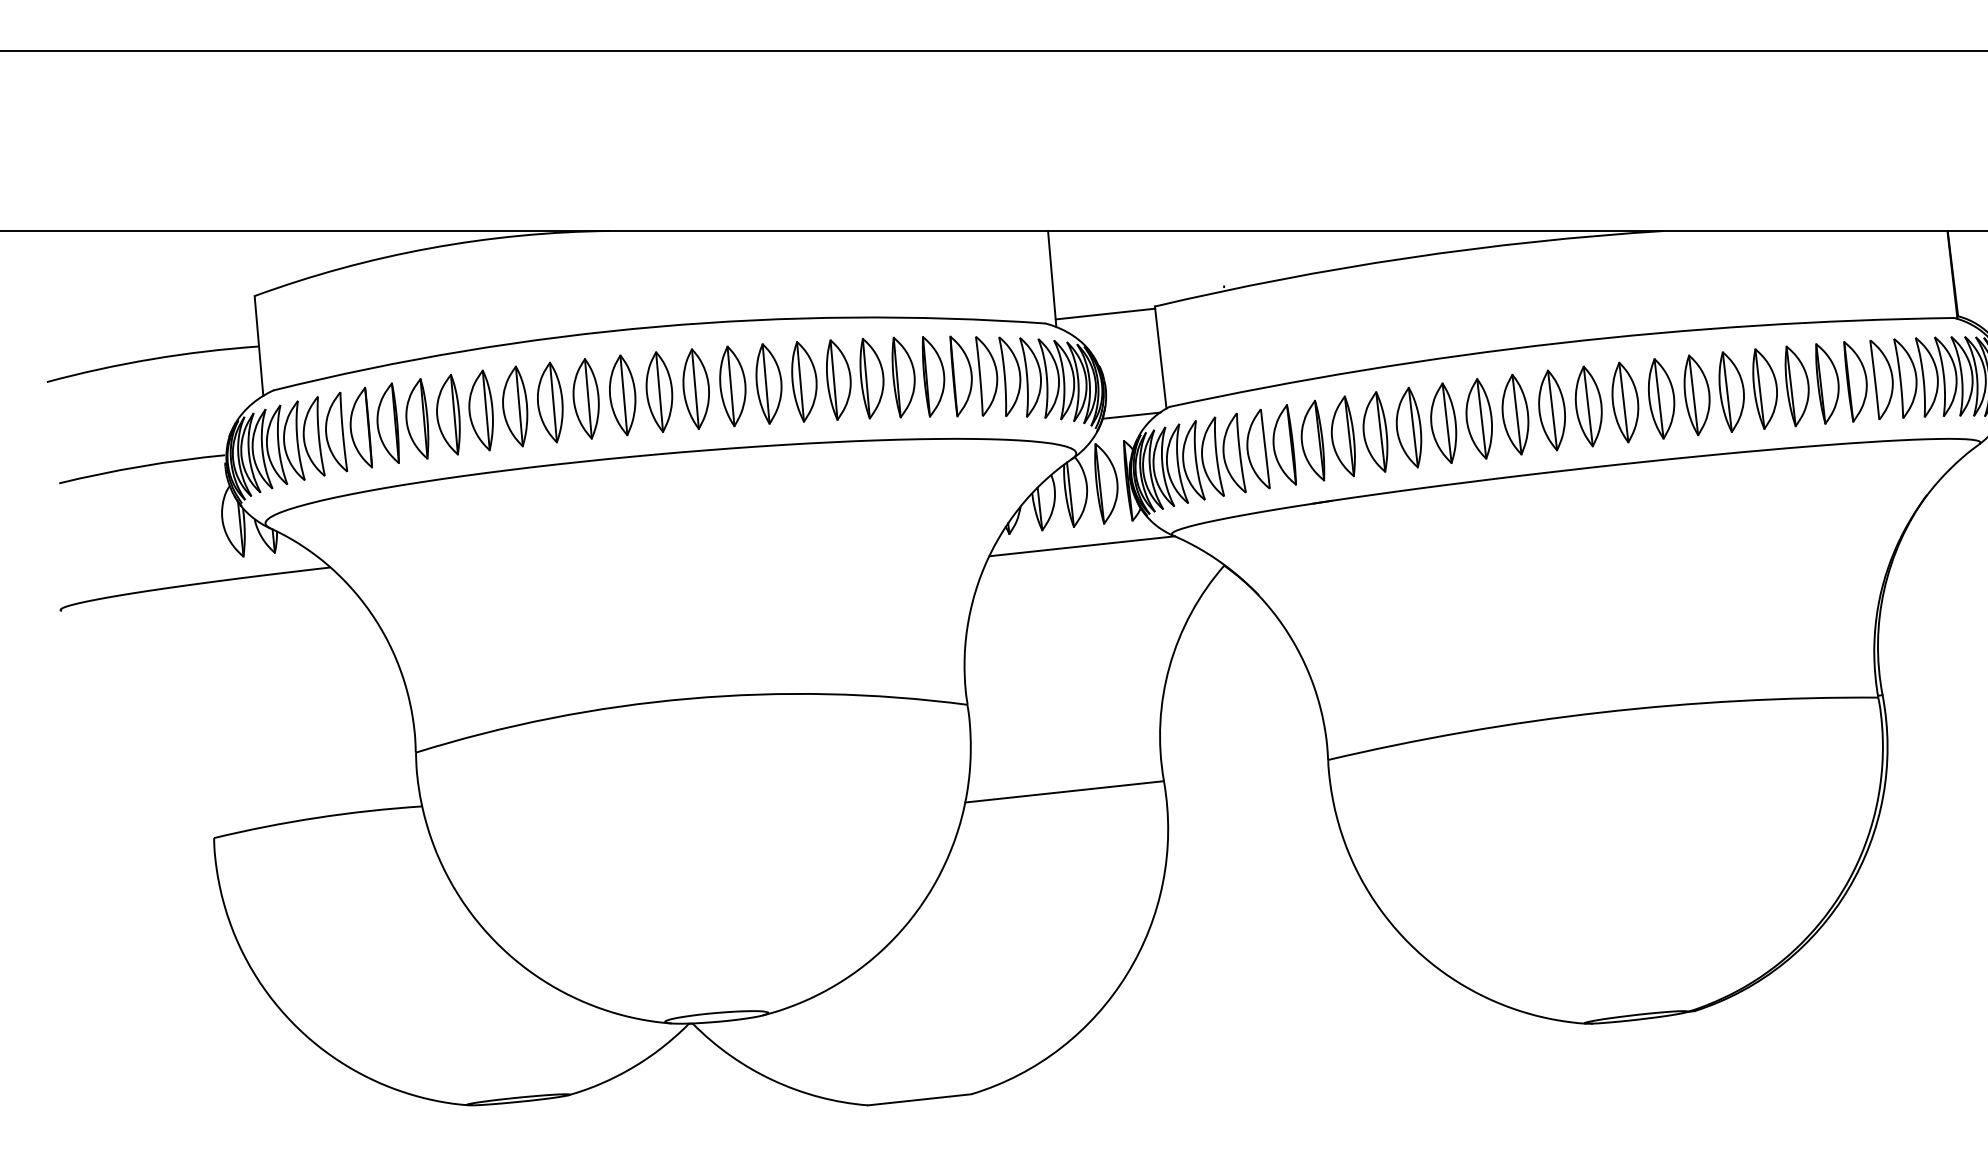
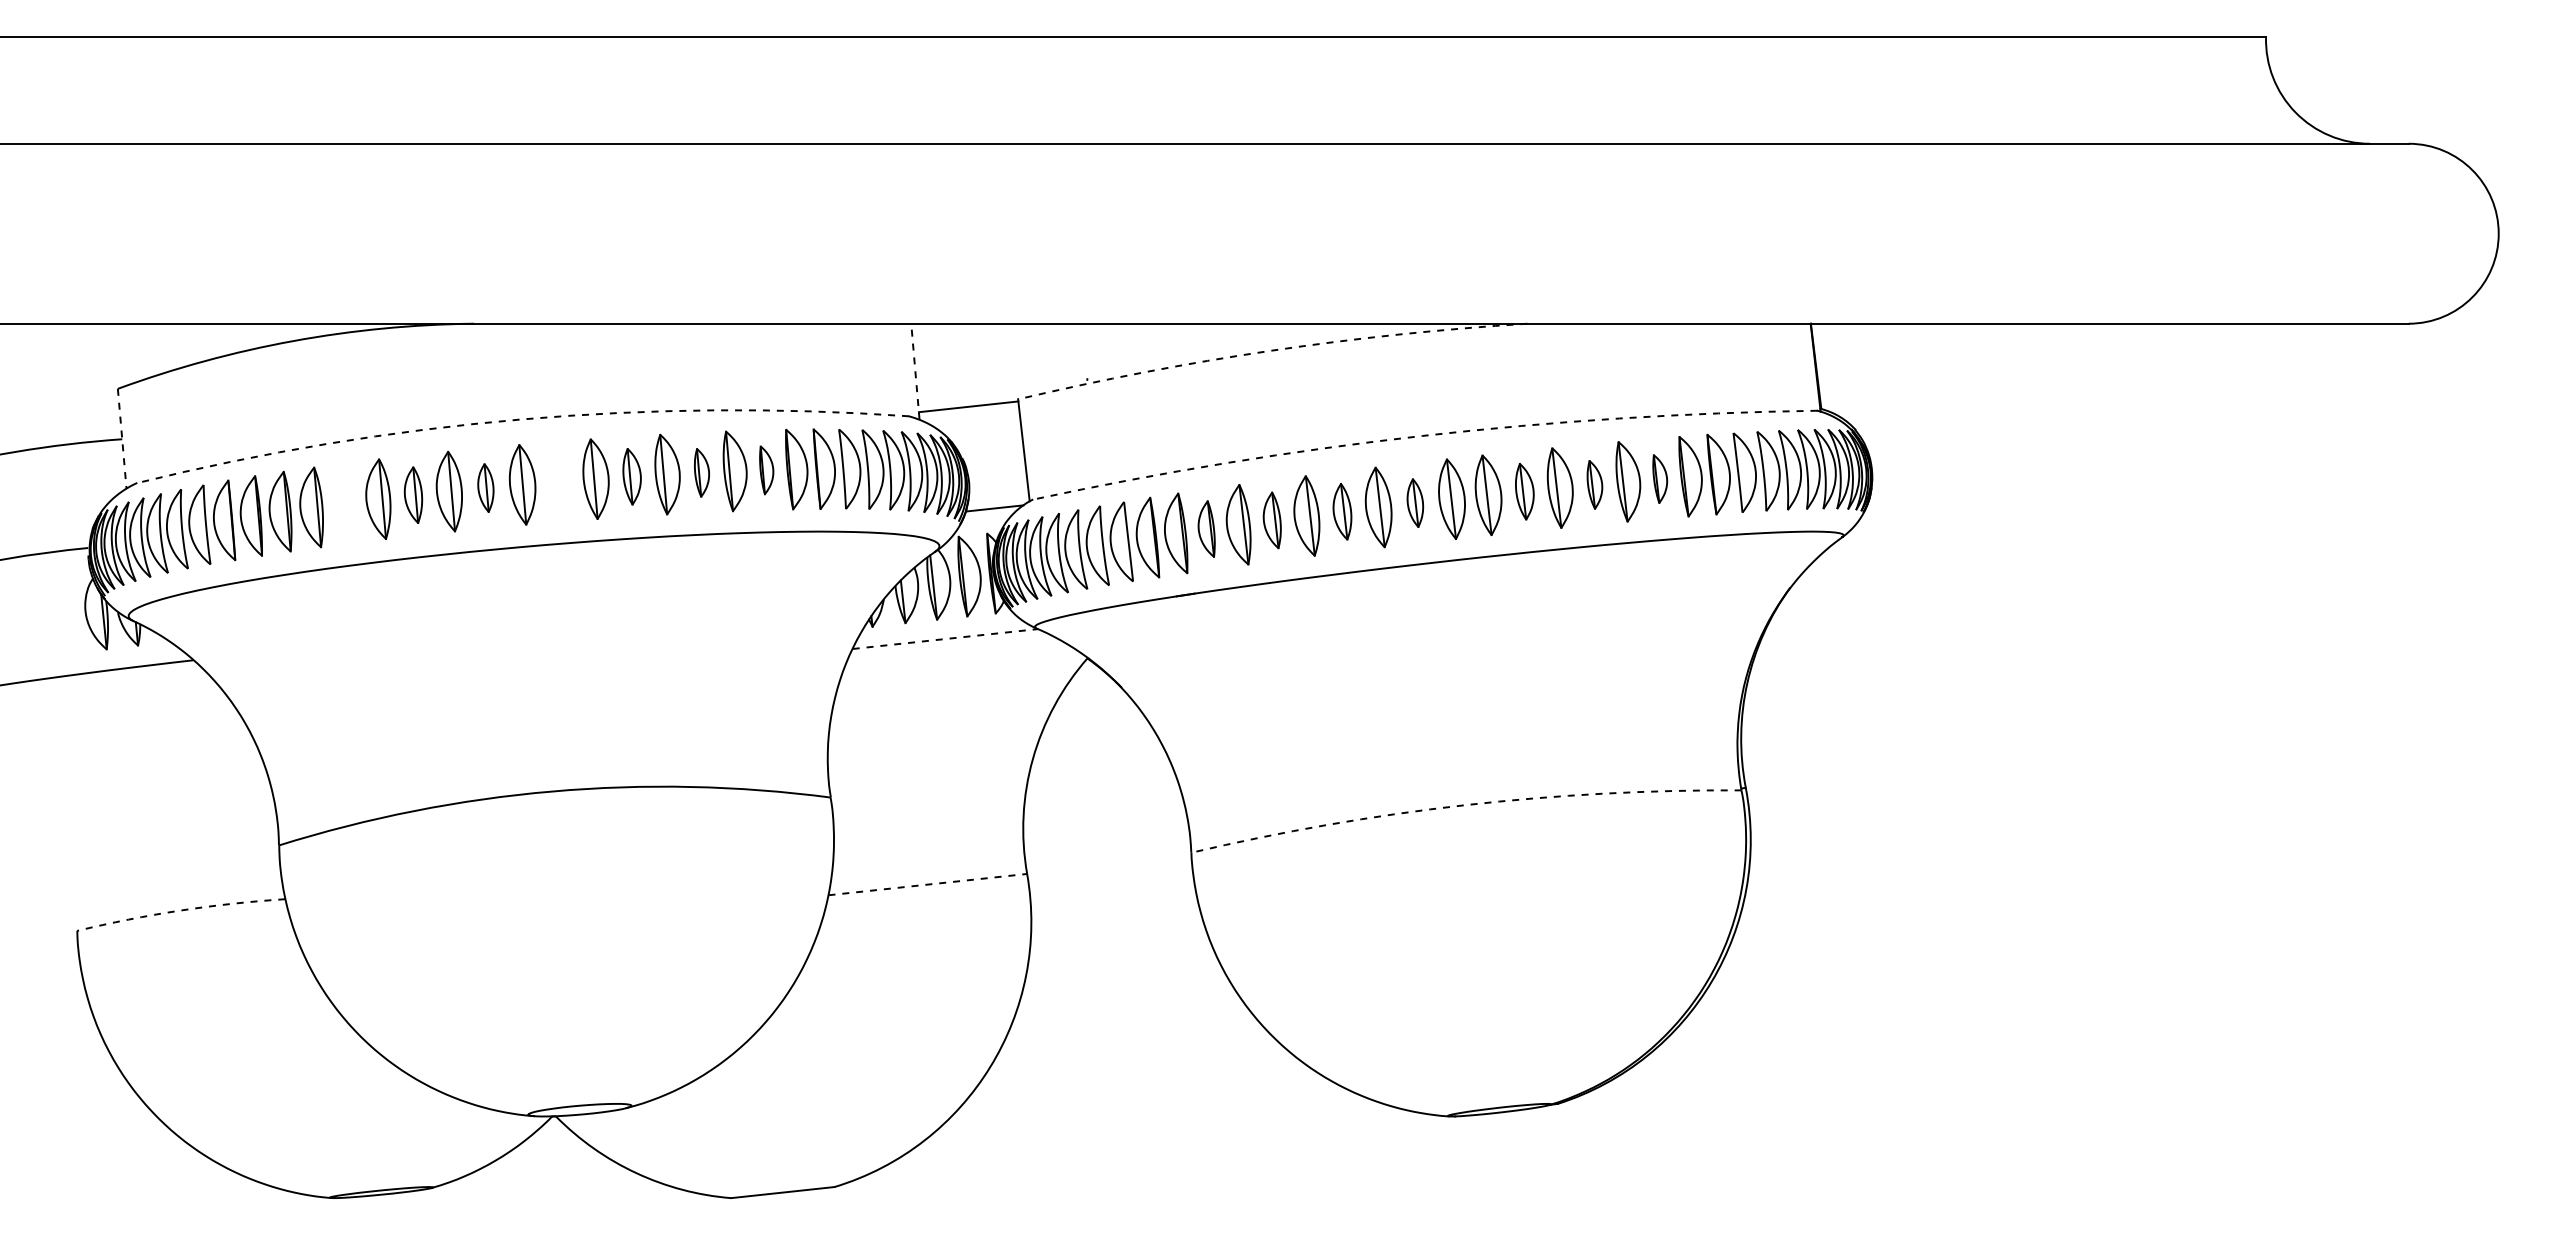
arc: (1408, 257) -> (1271, 350), solid -> dashed
line: (1052, 278) -> (915, 371), solid -> dashed
arc: (657, 326) -> (520, 419), solid -> dashed
arc: (1559, 342) -> (1422, 435), solid -> dashed
line: (259, 346) -> (122, 439), solid -> dashed
part: (903, 377) -> (766, 470), size x0.6
part: (838, 379) -> (701, 472), size x0.6
part: (768, 383) -> (631, 476), size x0.7
part: (1796, 385) -> (1659, 478), size x0.6
part: (696, 388) -> (559, 481), removed
part: (1731, 391) -> (1594, 484), size x0.6
part: (622, 394) -> (485, 487), size x0.6
part: (1661, 398) -> (1524, 491), size x0.7
part: (550, 401) -> (413, 494), size x0.7
part: (481, 409) -> (344, 502), removed
part: (1552, 409) -> (1415, 502), size x0.6
part: (1479, 418) -> (1342, 511), size x0.7
part: (1409, 427) -> (1272, 520), size x0.7
part: (1343, 435) -> (1206, 528), size x0.7
line: (1083, 545) -> (946, 638), solid -> dashed
arc: (1601, 712) -> (1464, 805), solid -> dashed
line: (1064, 791) -> (927, 884), solid -> dashed
arc: (317, 817) -> (180, 910), solid -> dashed

